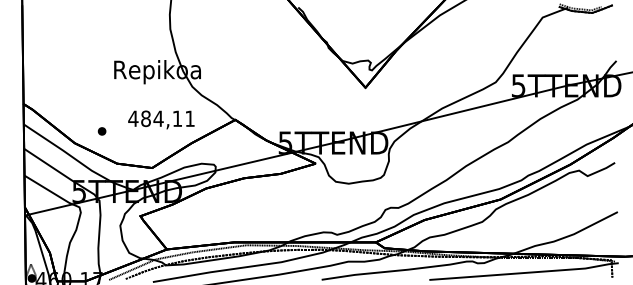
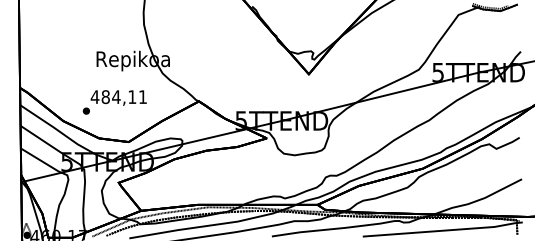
text: (161, 119) -> (118, 97), moved

